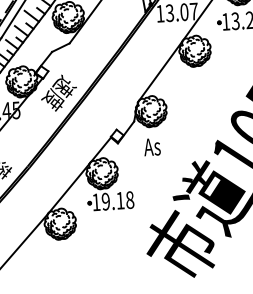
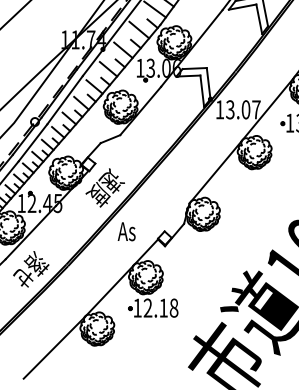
text: (152, 146) -> (126, 231), moved
text: (105, 202) -> (147, 308), 19.18 -> 12.18

